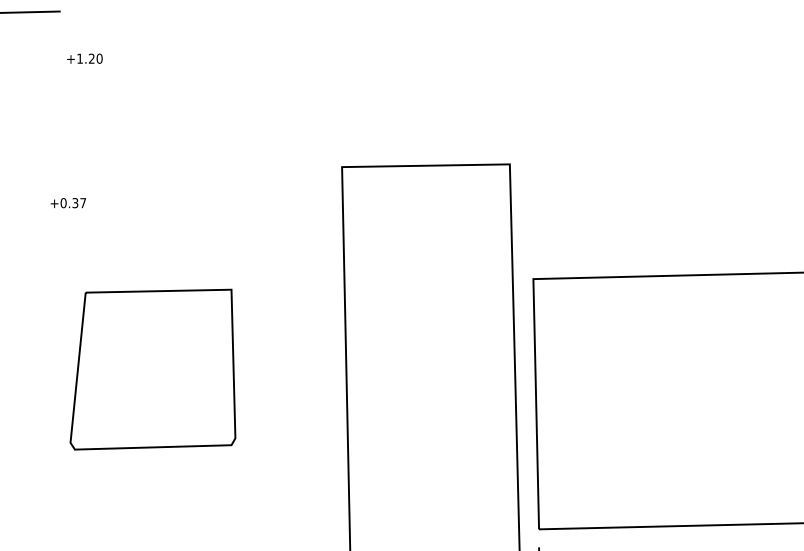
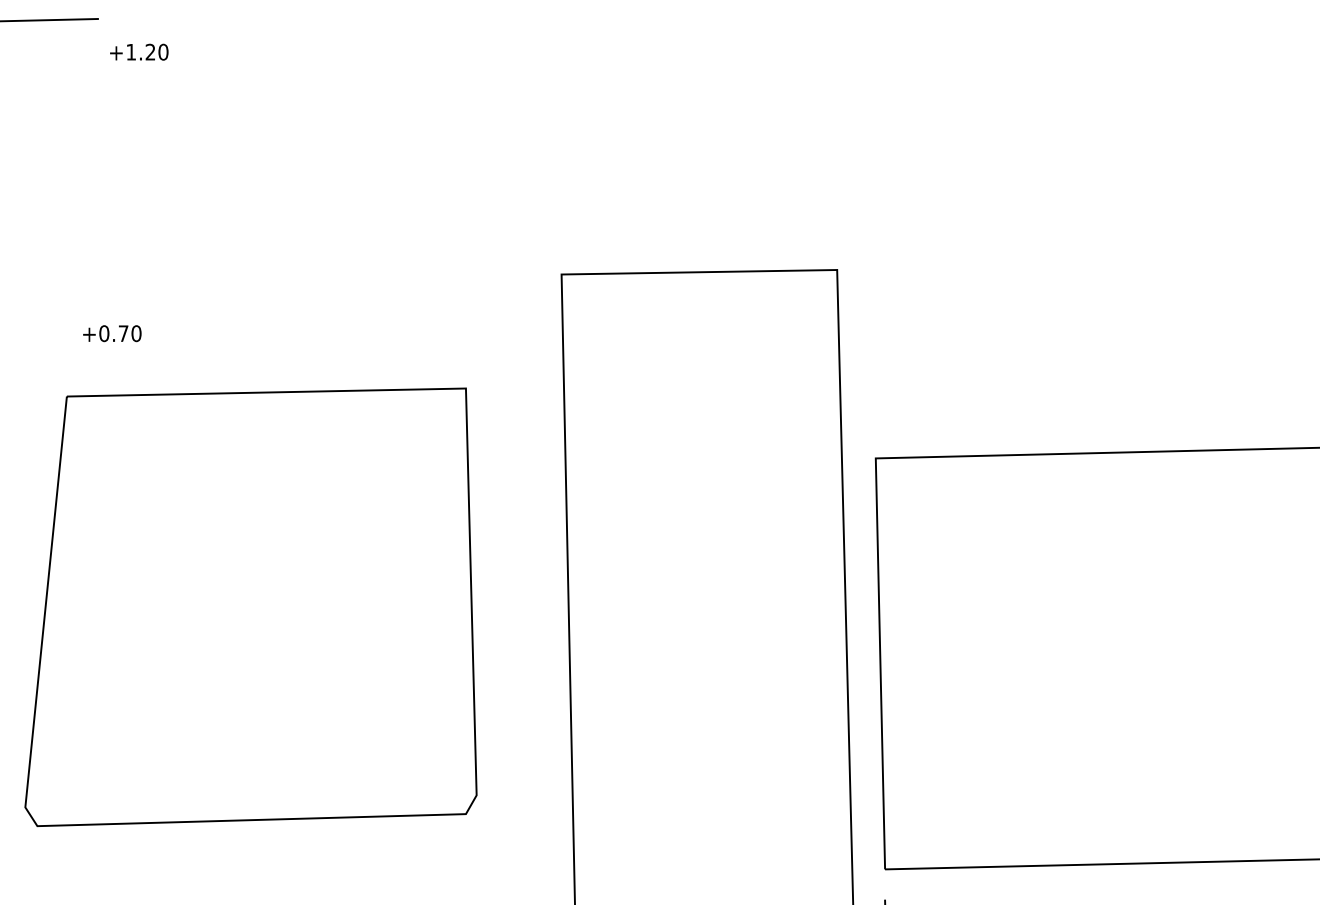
text: (84, 58) -> (138, 51), moved
text: (79, 203) -> (130, 334), +0.37 -> +0.70
part: (152, 369) -> (250, 606), size x1.67

